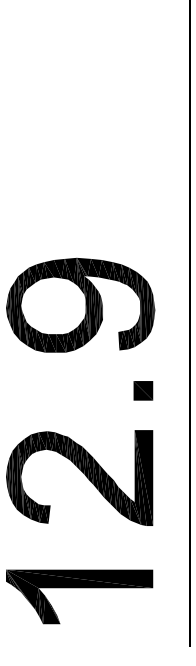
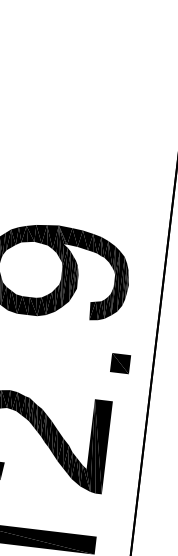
part: (143, 390) -> (120, 363), moved

